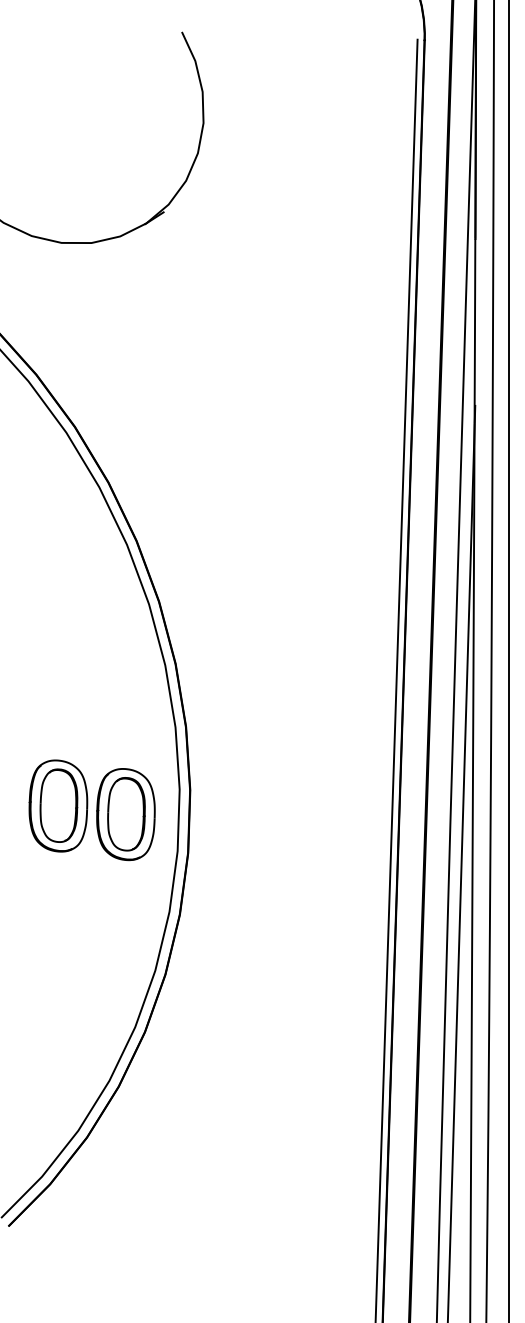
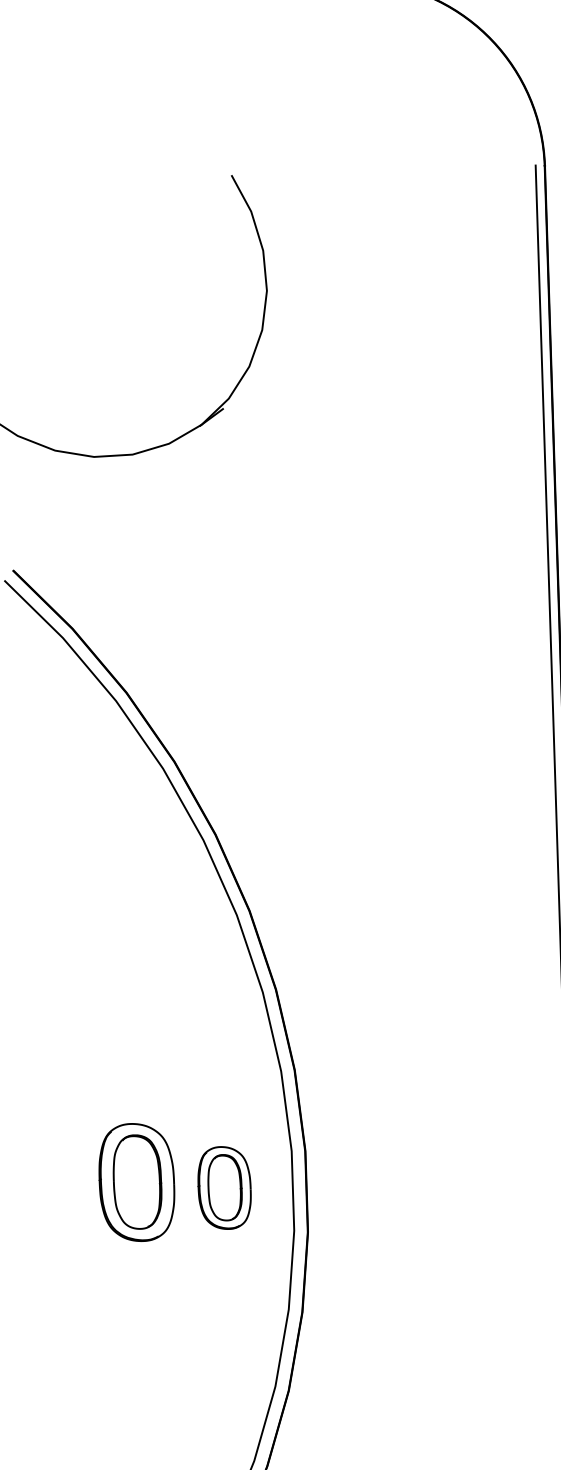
part: (125, 814) -> (224, 1187), size x0.7

